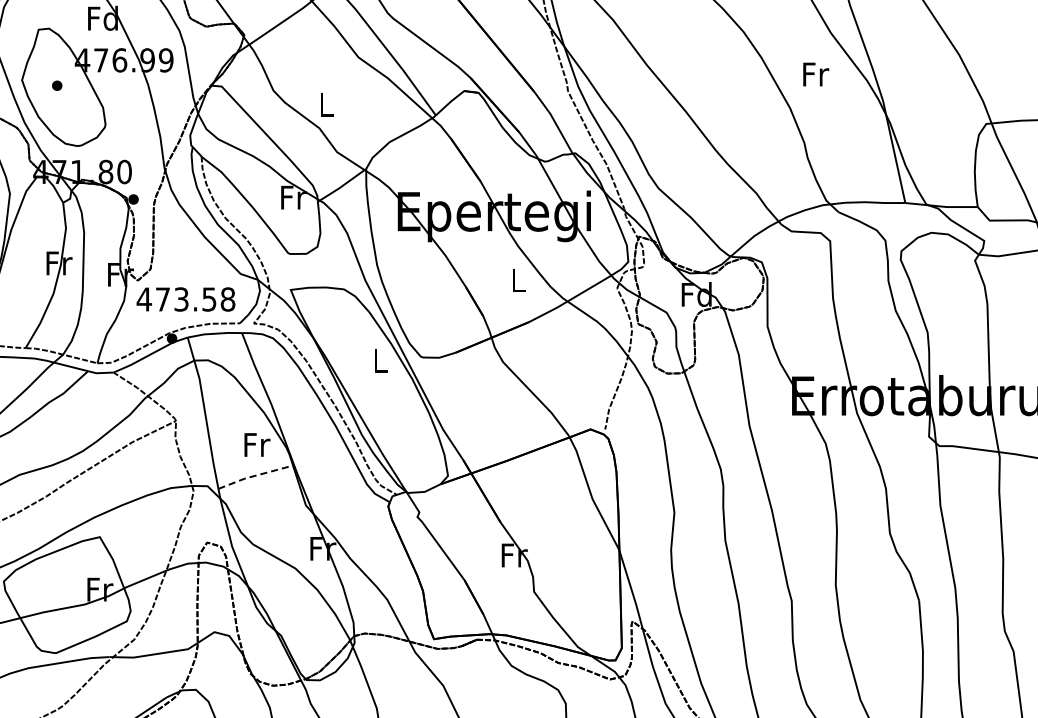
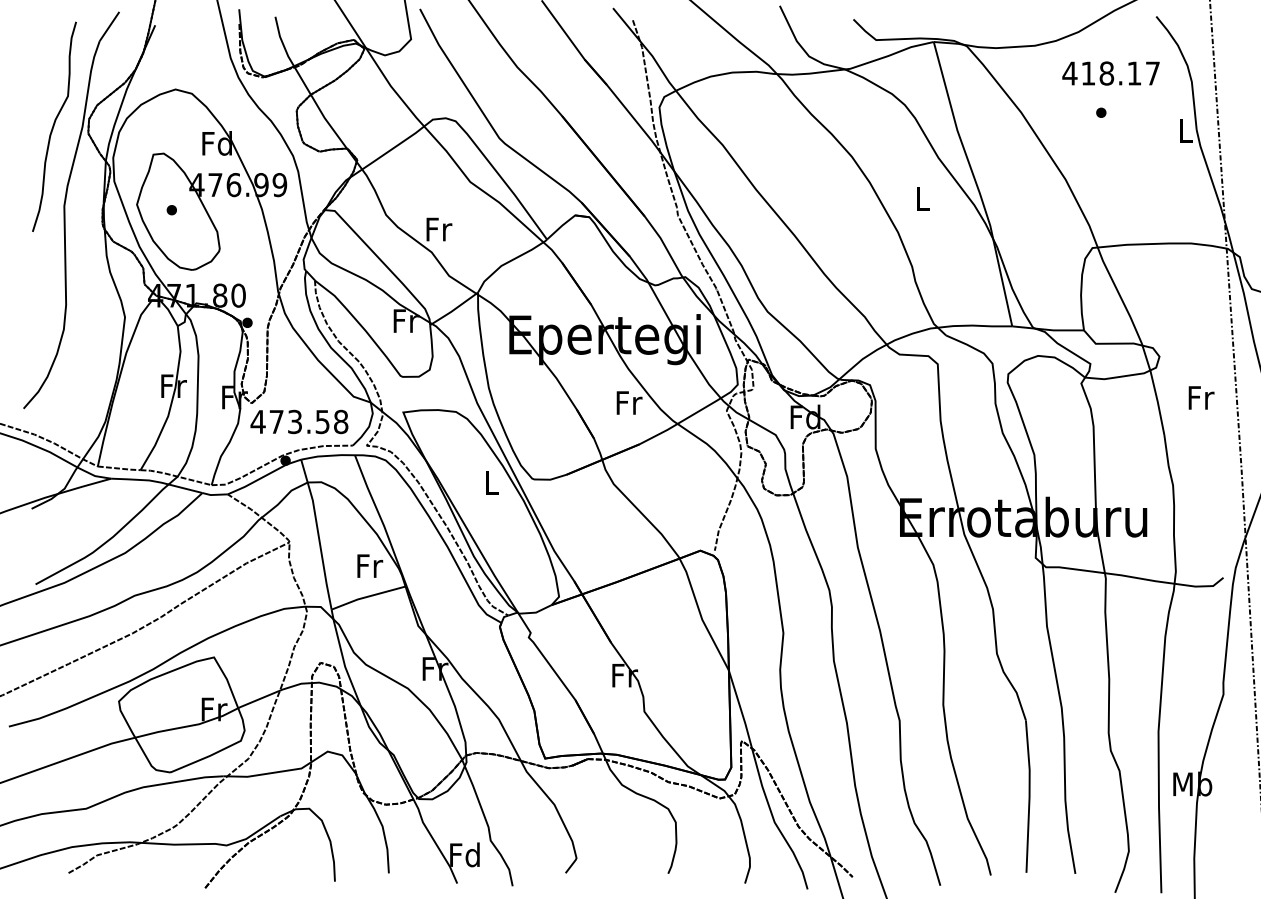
text: (815, 73) -> (923, 198), Fr -> L
text: (327, 105) -> (439, 229), L -> Fr
text: (519, 279) -> (629, 402), L -> Fr
line: (255, 475) -> (368, 596), dashed -> solid

